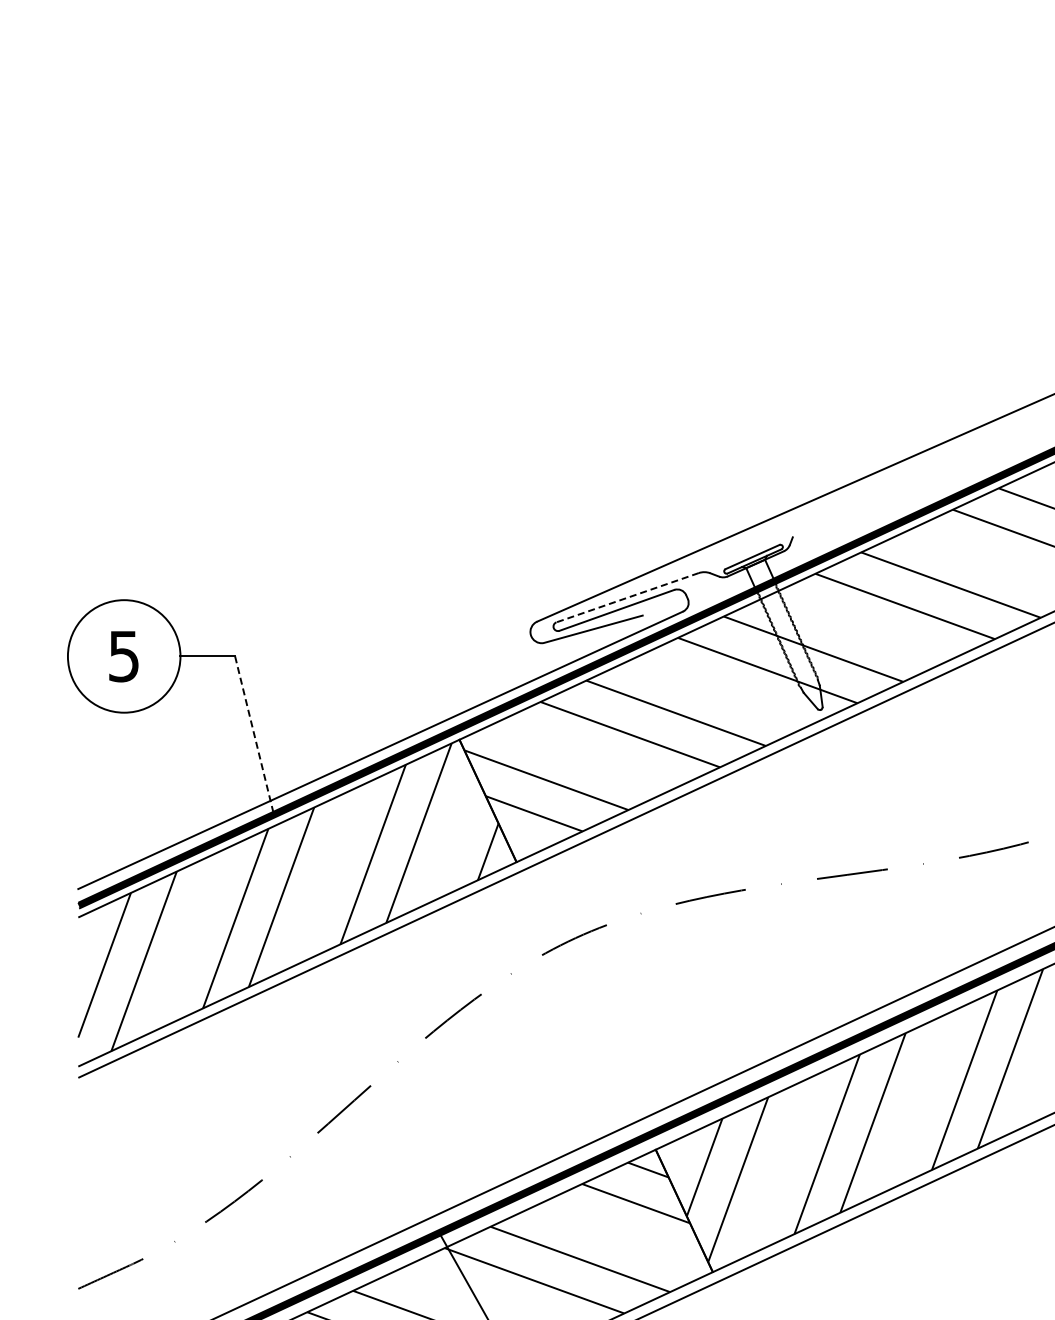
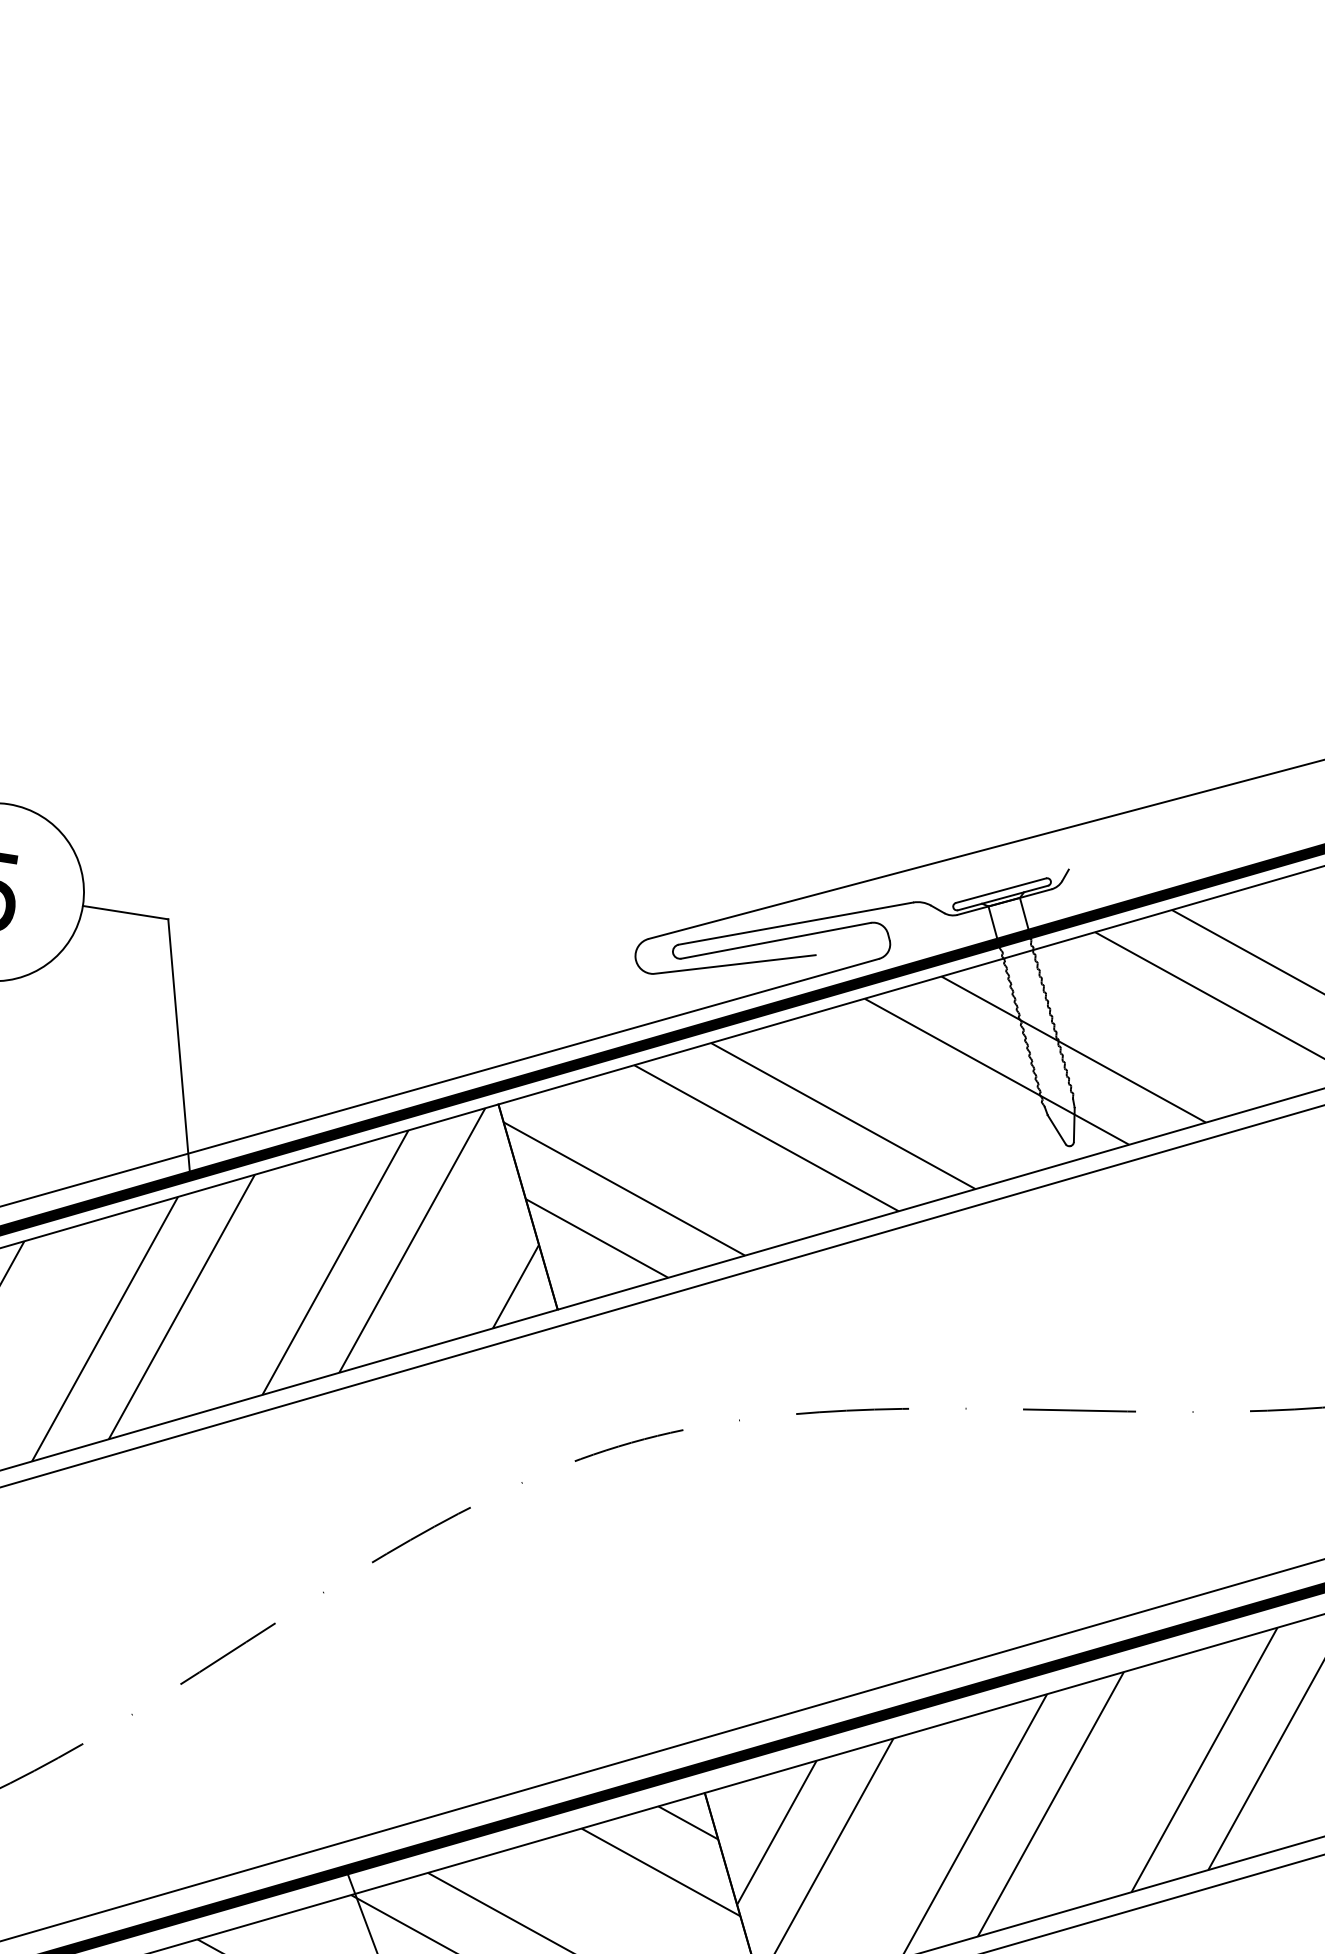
line: (627, 597) -> (795, 923), dashed -> solid
line: (254, 736) -> (178, 1049), dashed -> solid

